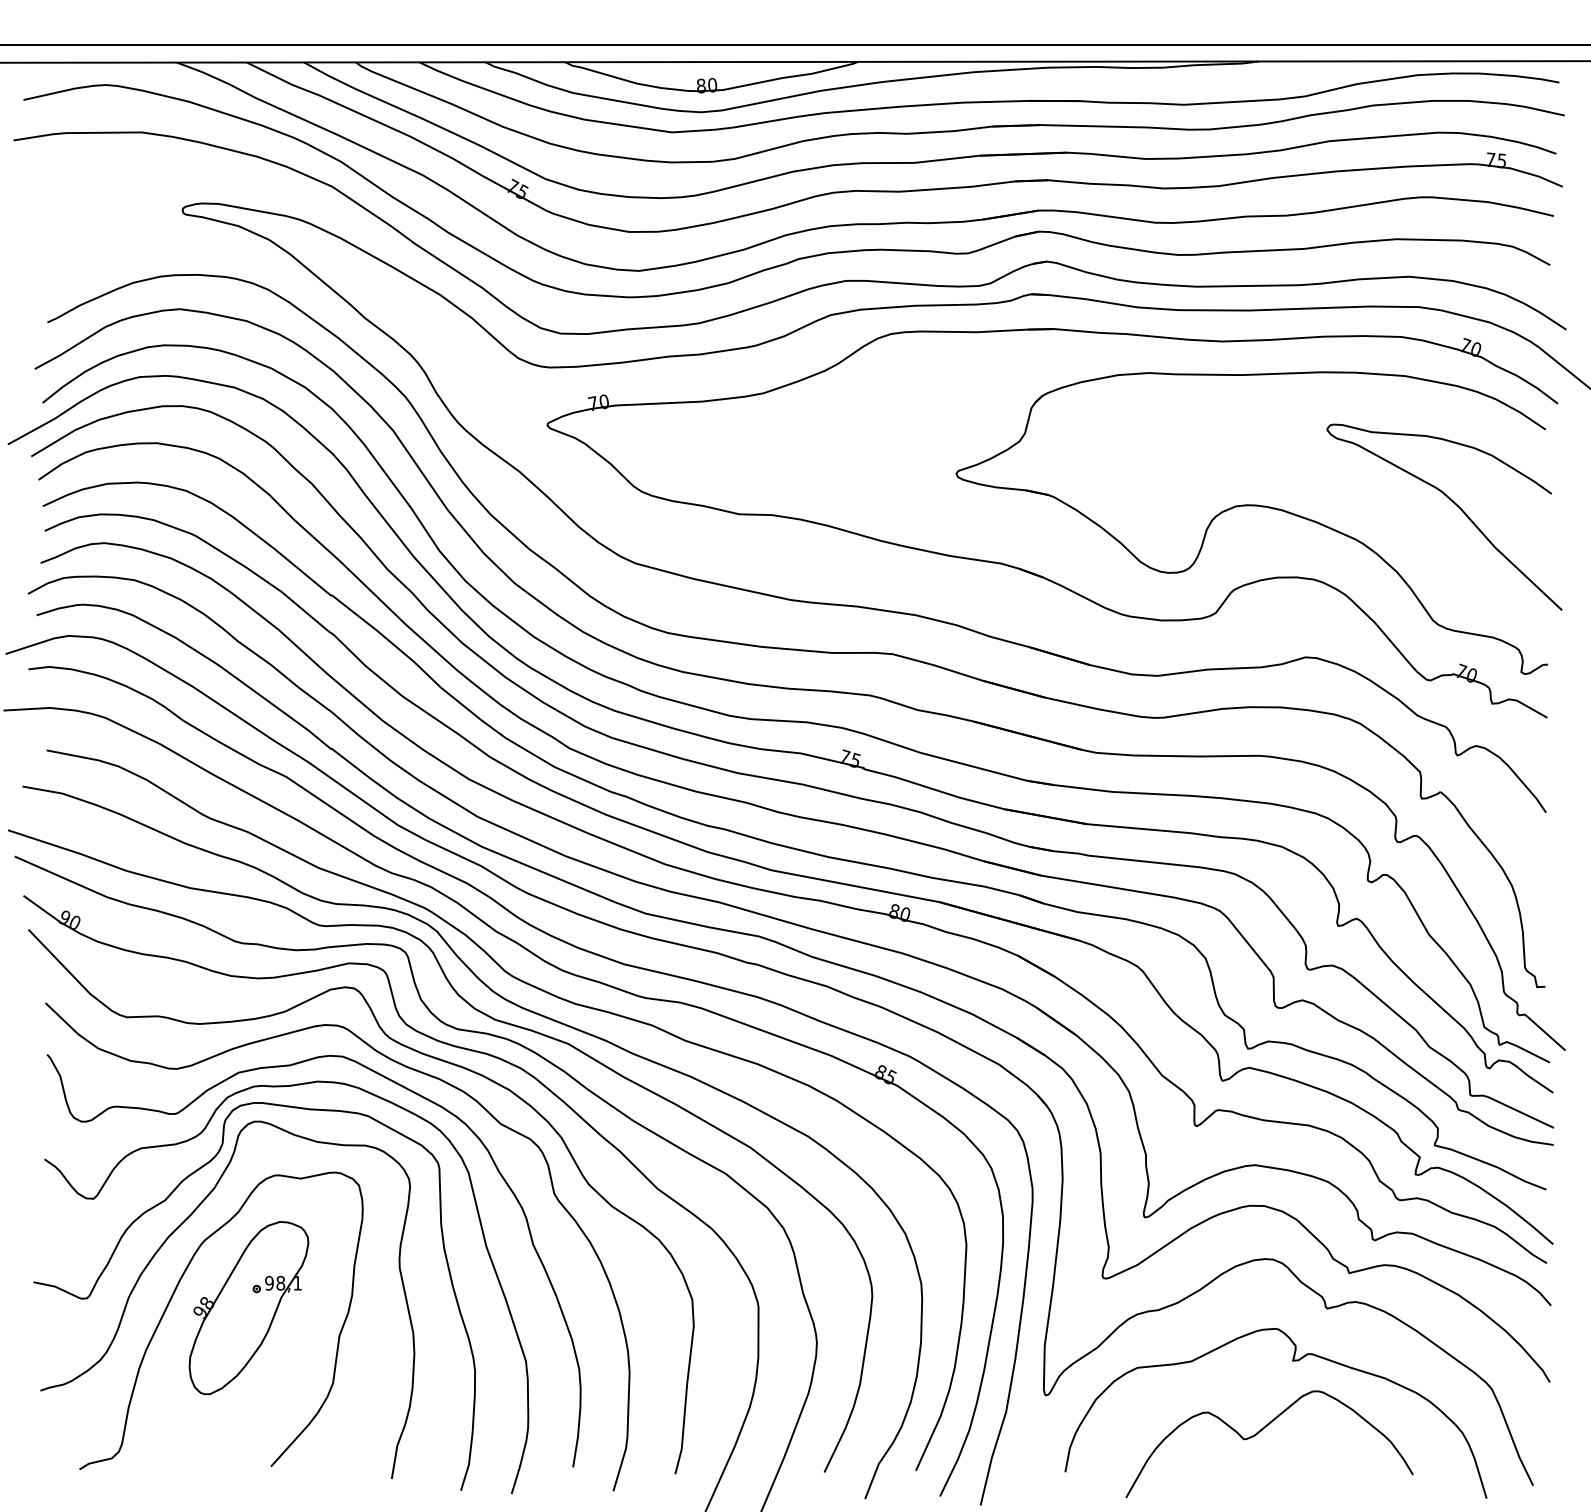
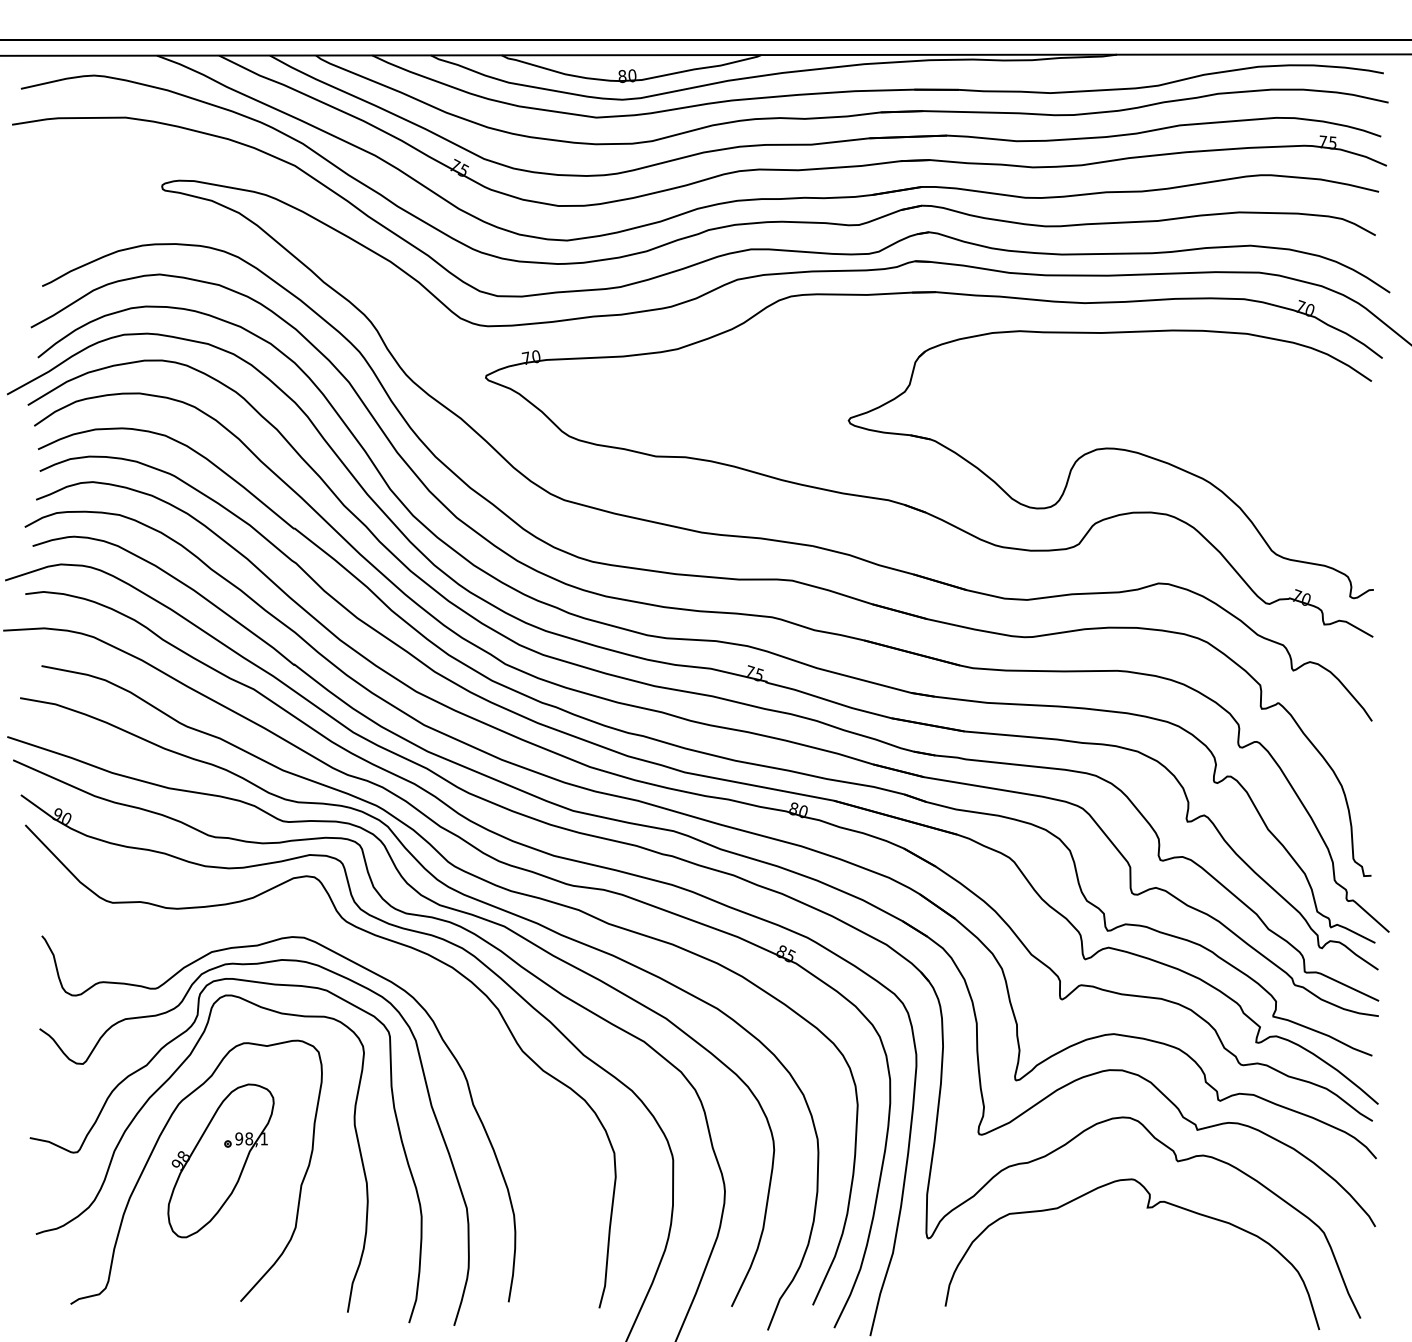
curve: (1455, 505) -> (1291, 448), removed
curve: (407, 1068) -> (361, 948), removed
curve: (1261, 1431) -> (1119, 1270), removed

